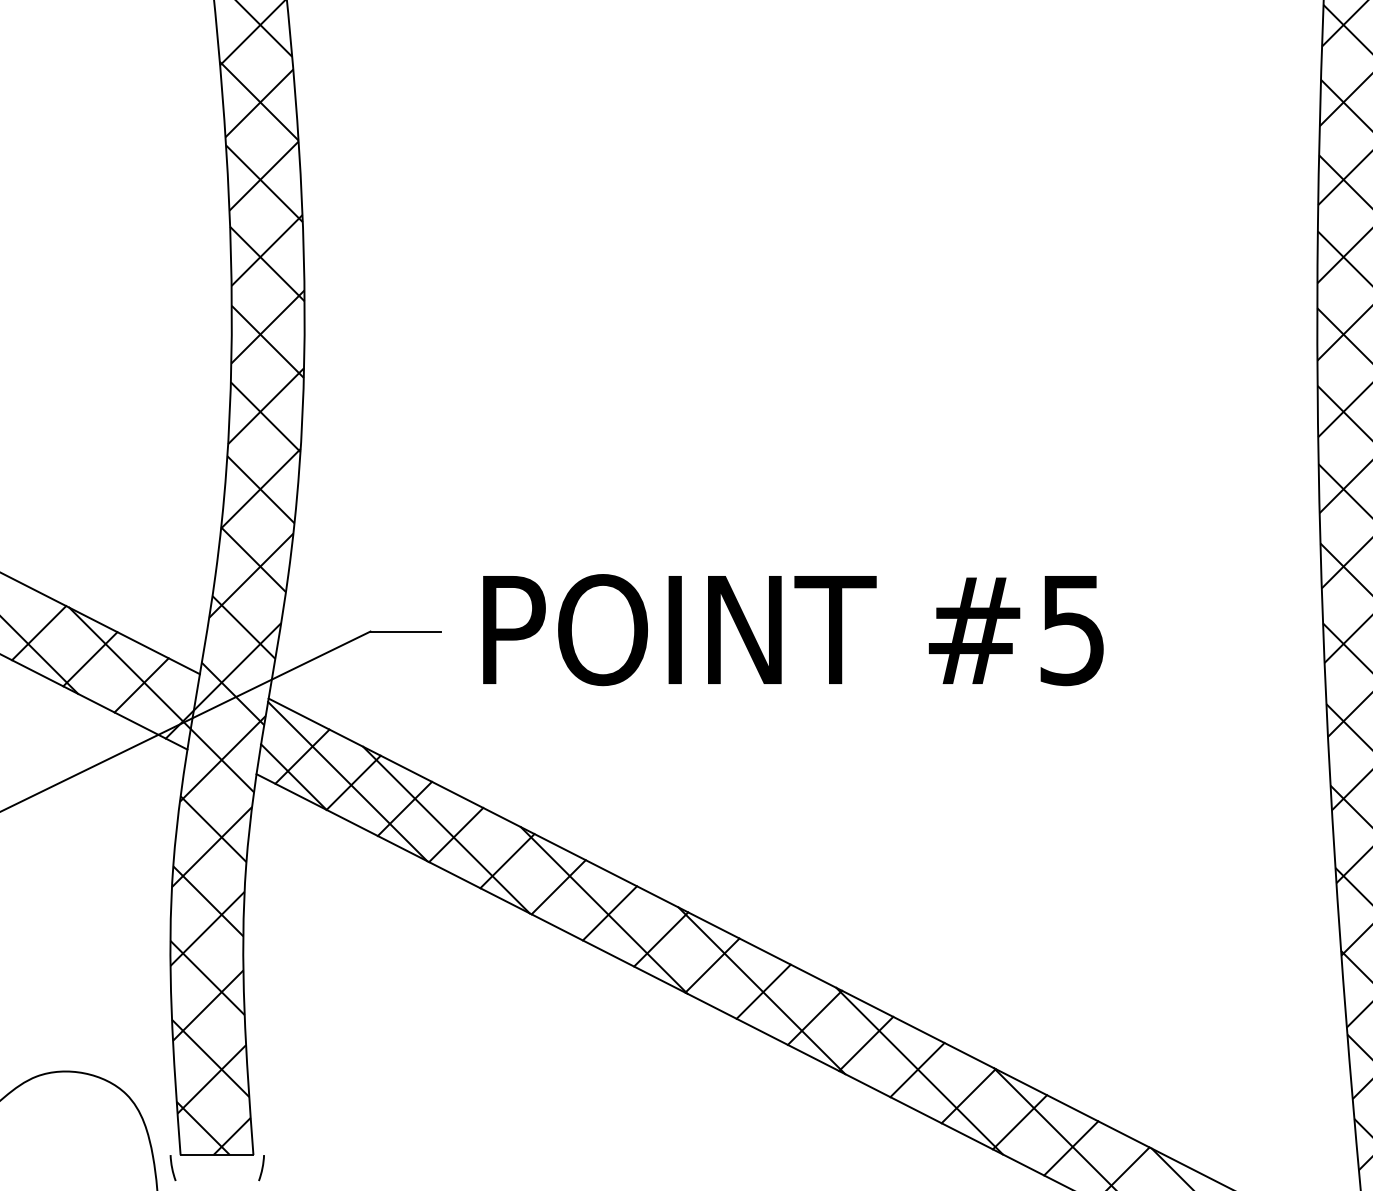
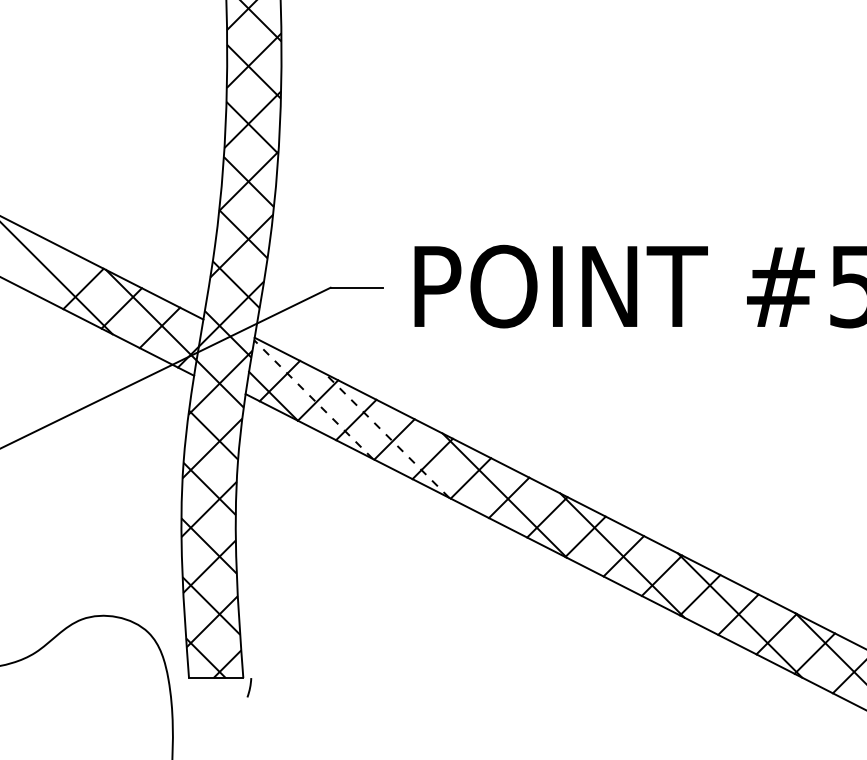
line: (347, 781) -> (313, 399), solid -> dashed
line: (446, 830) -> (387, 436), solid -> dashed
line: (172, 1167) -> (182, 687), removed

